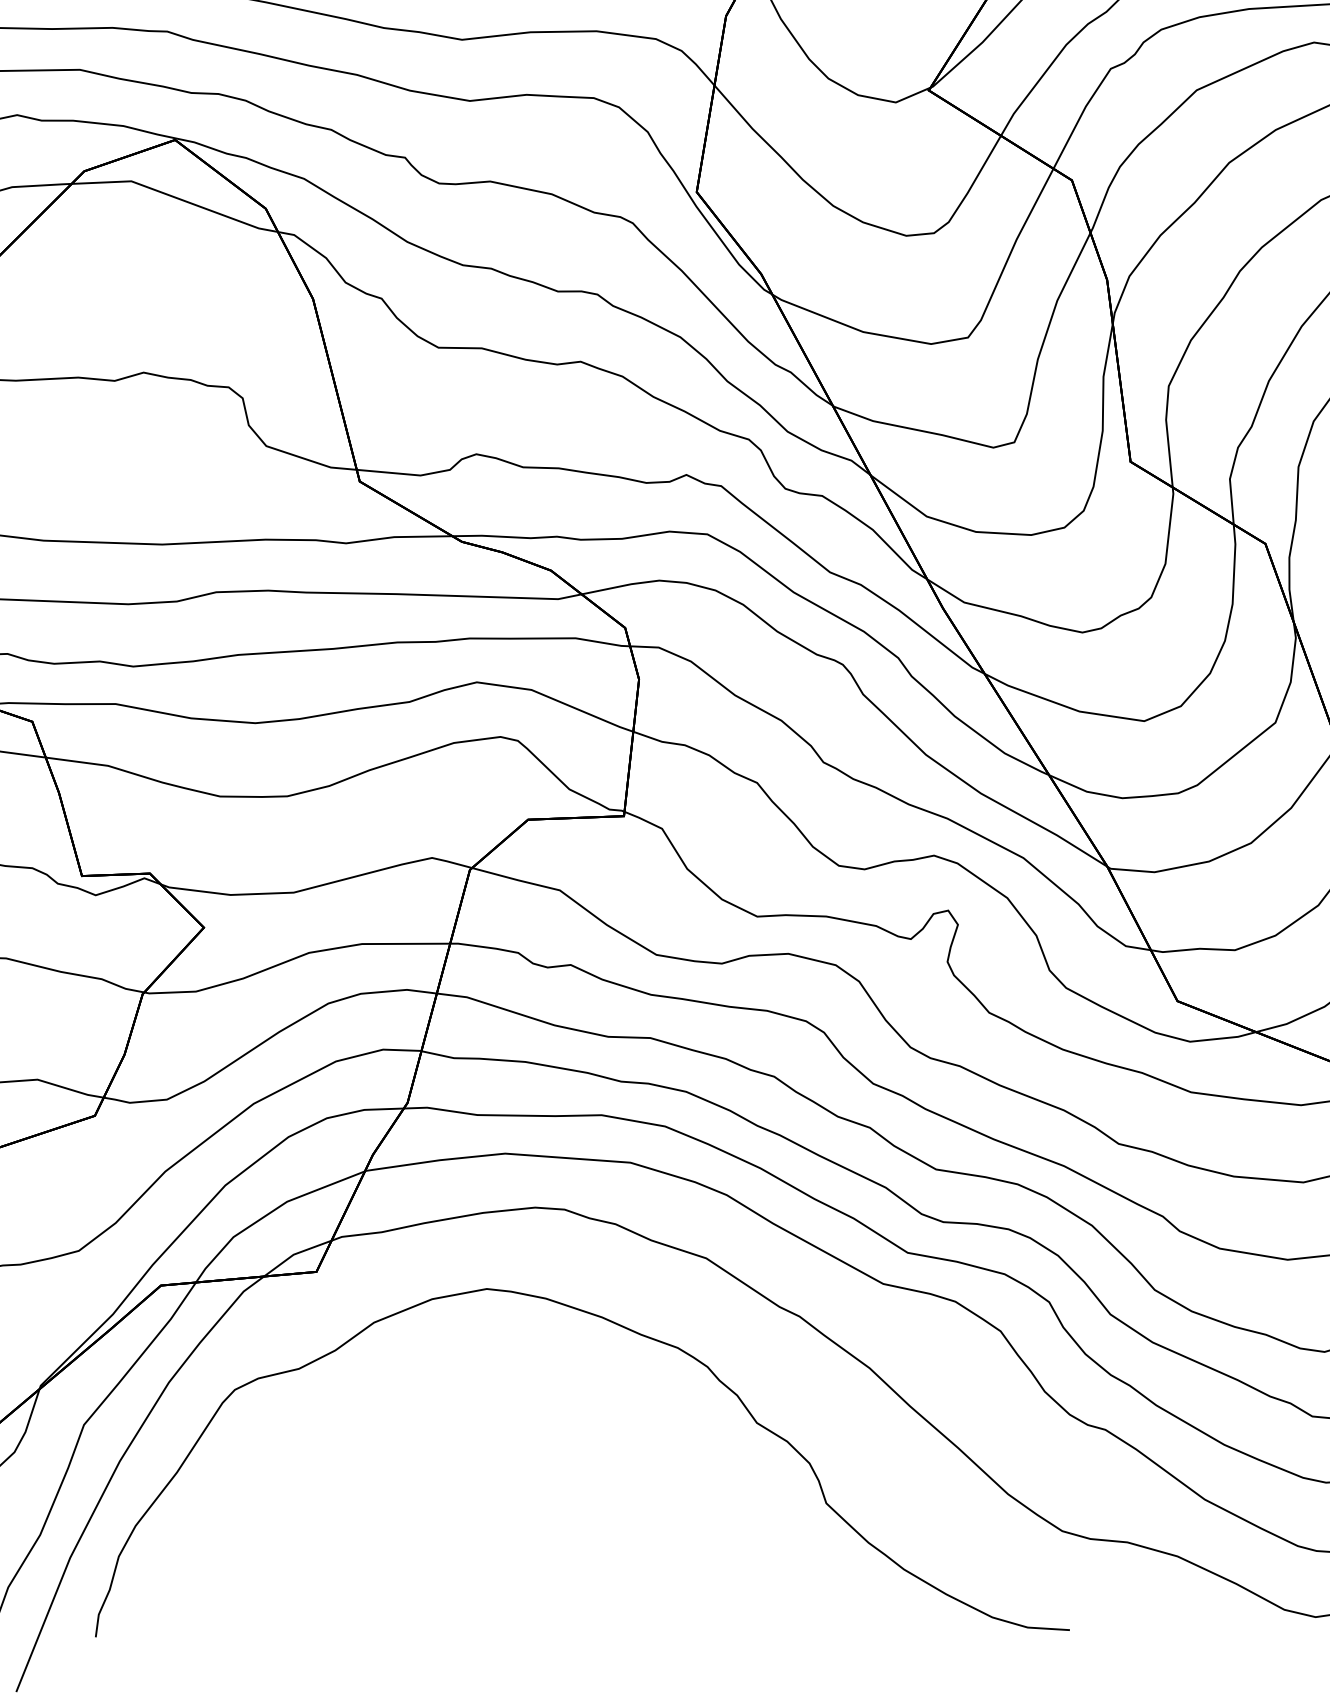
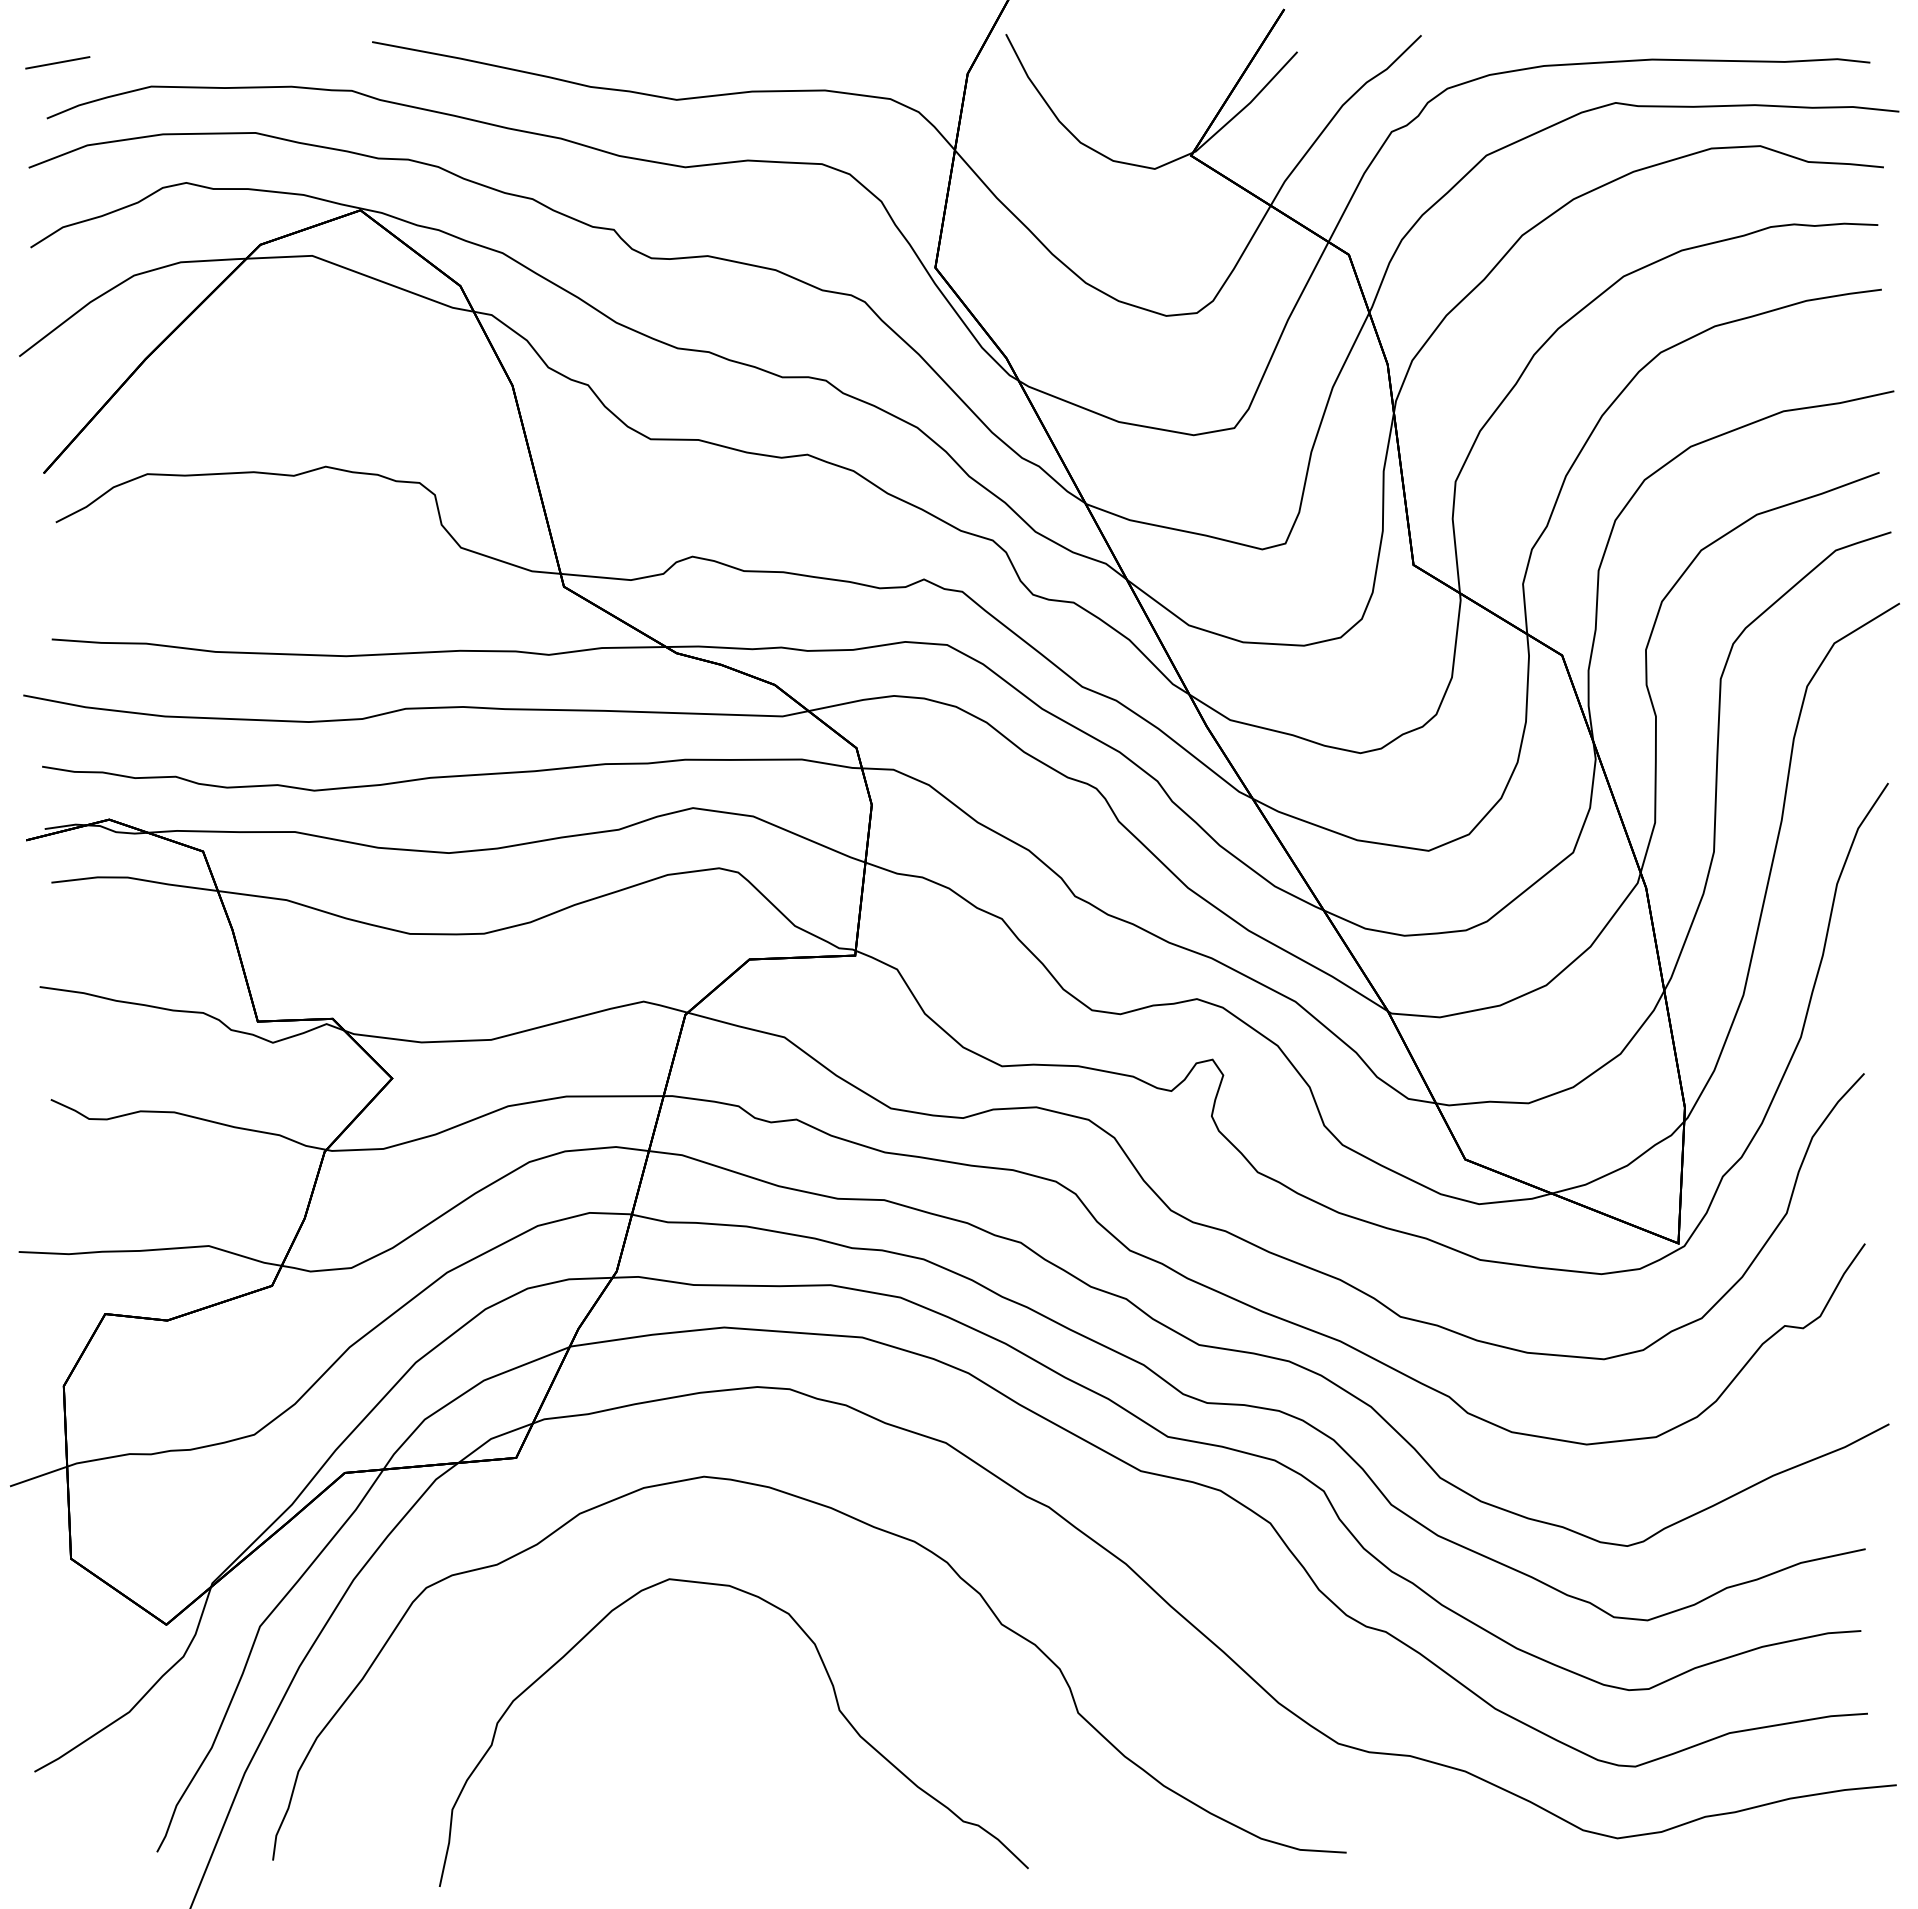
part: (607, 1498) -> (837, 1707), added

